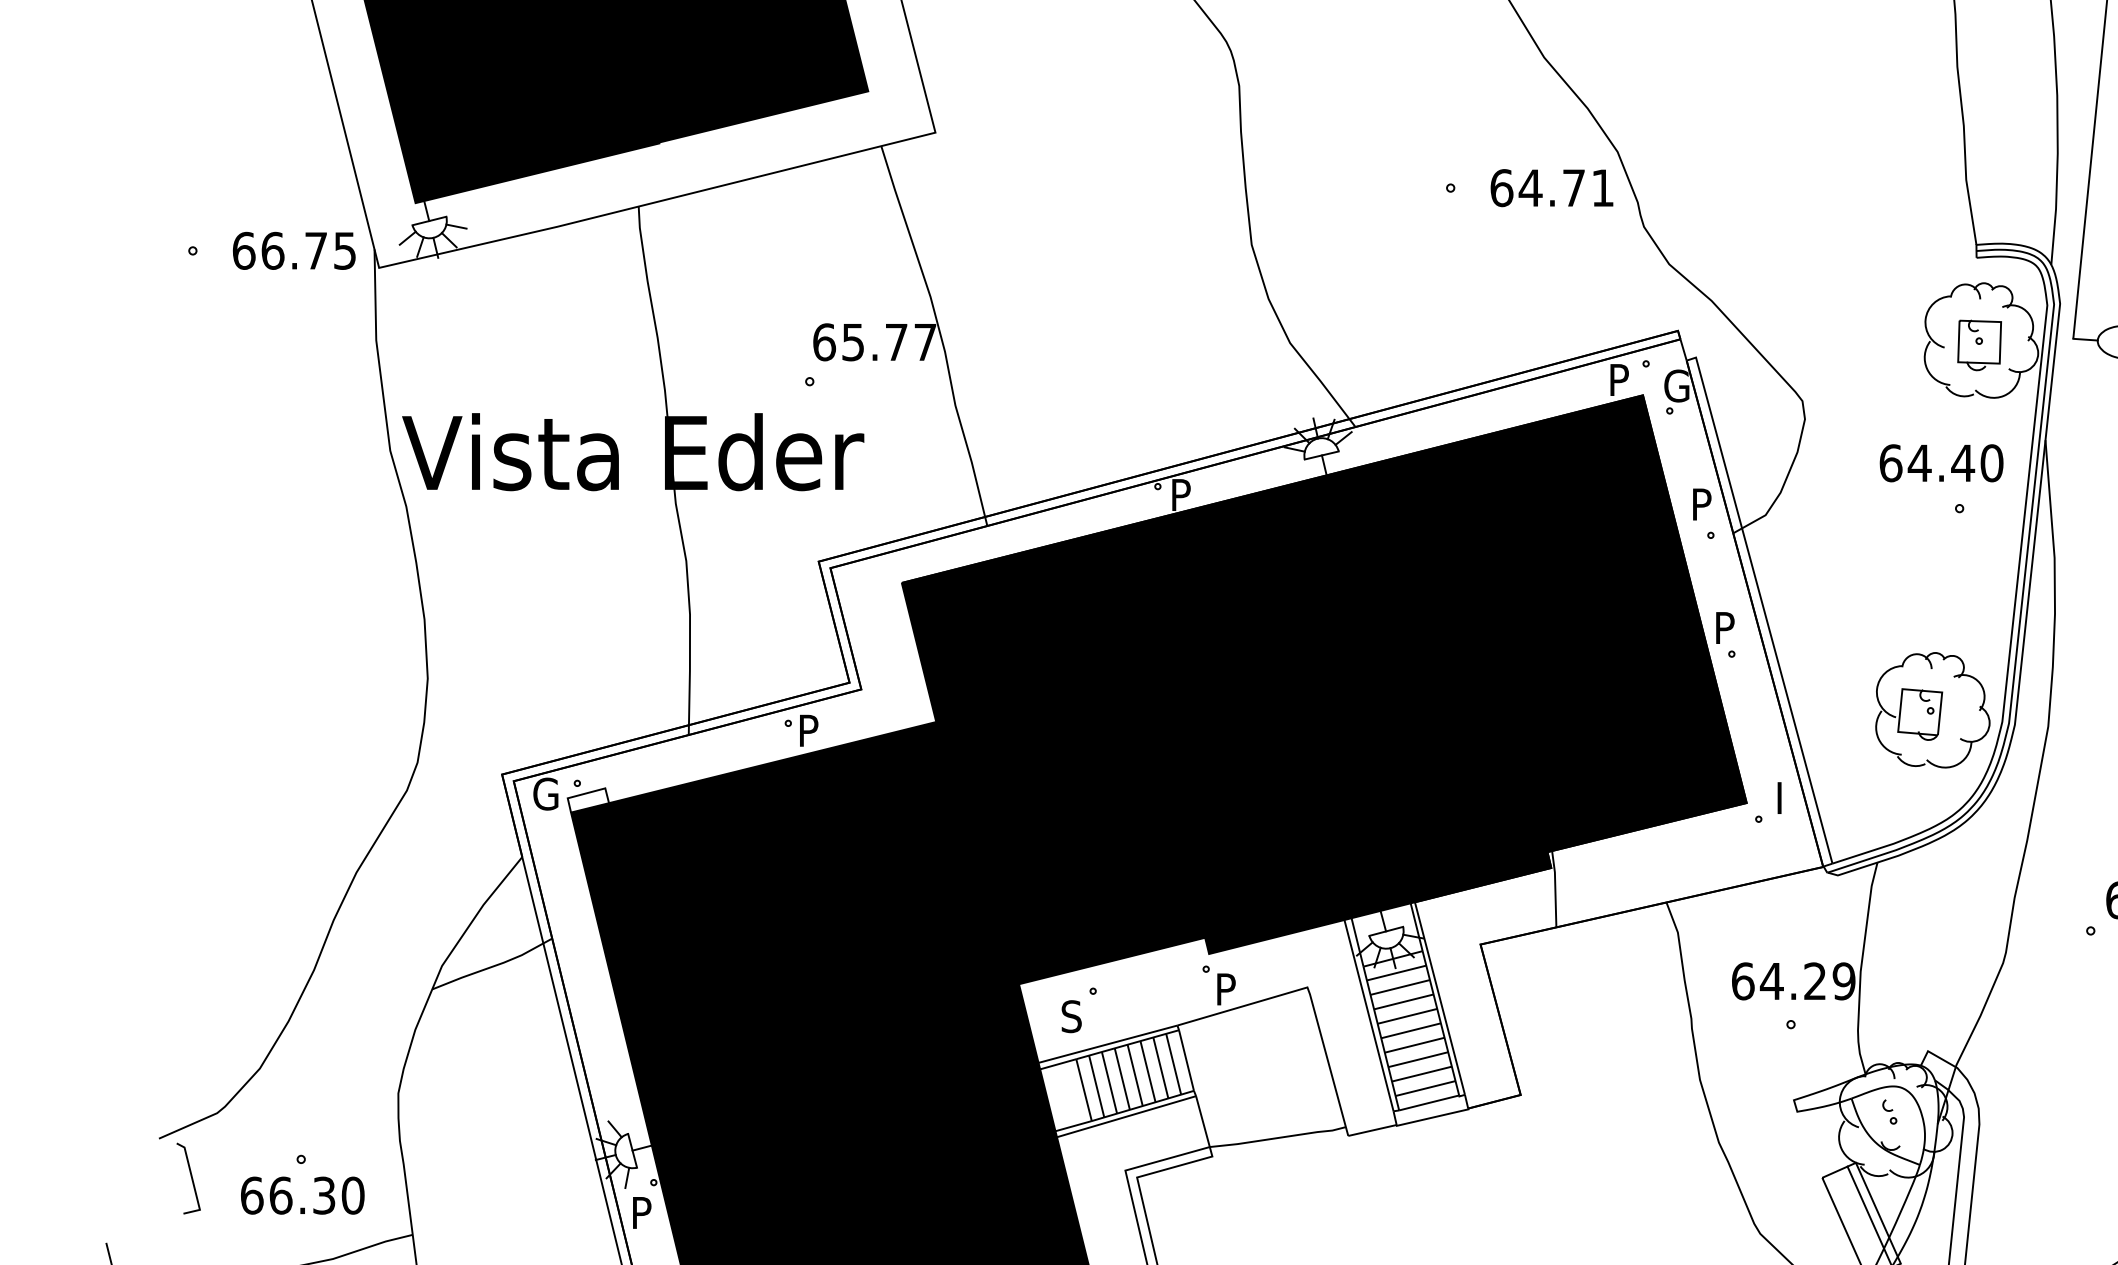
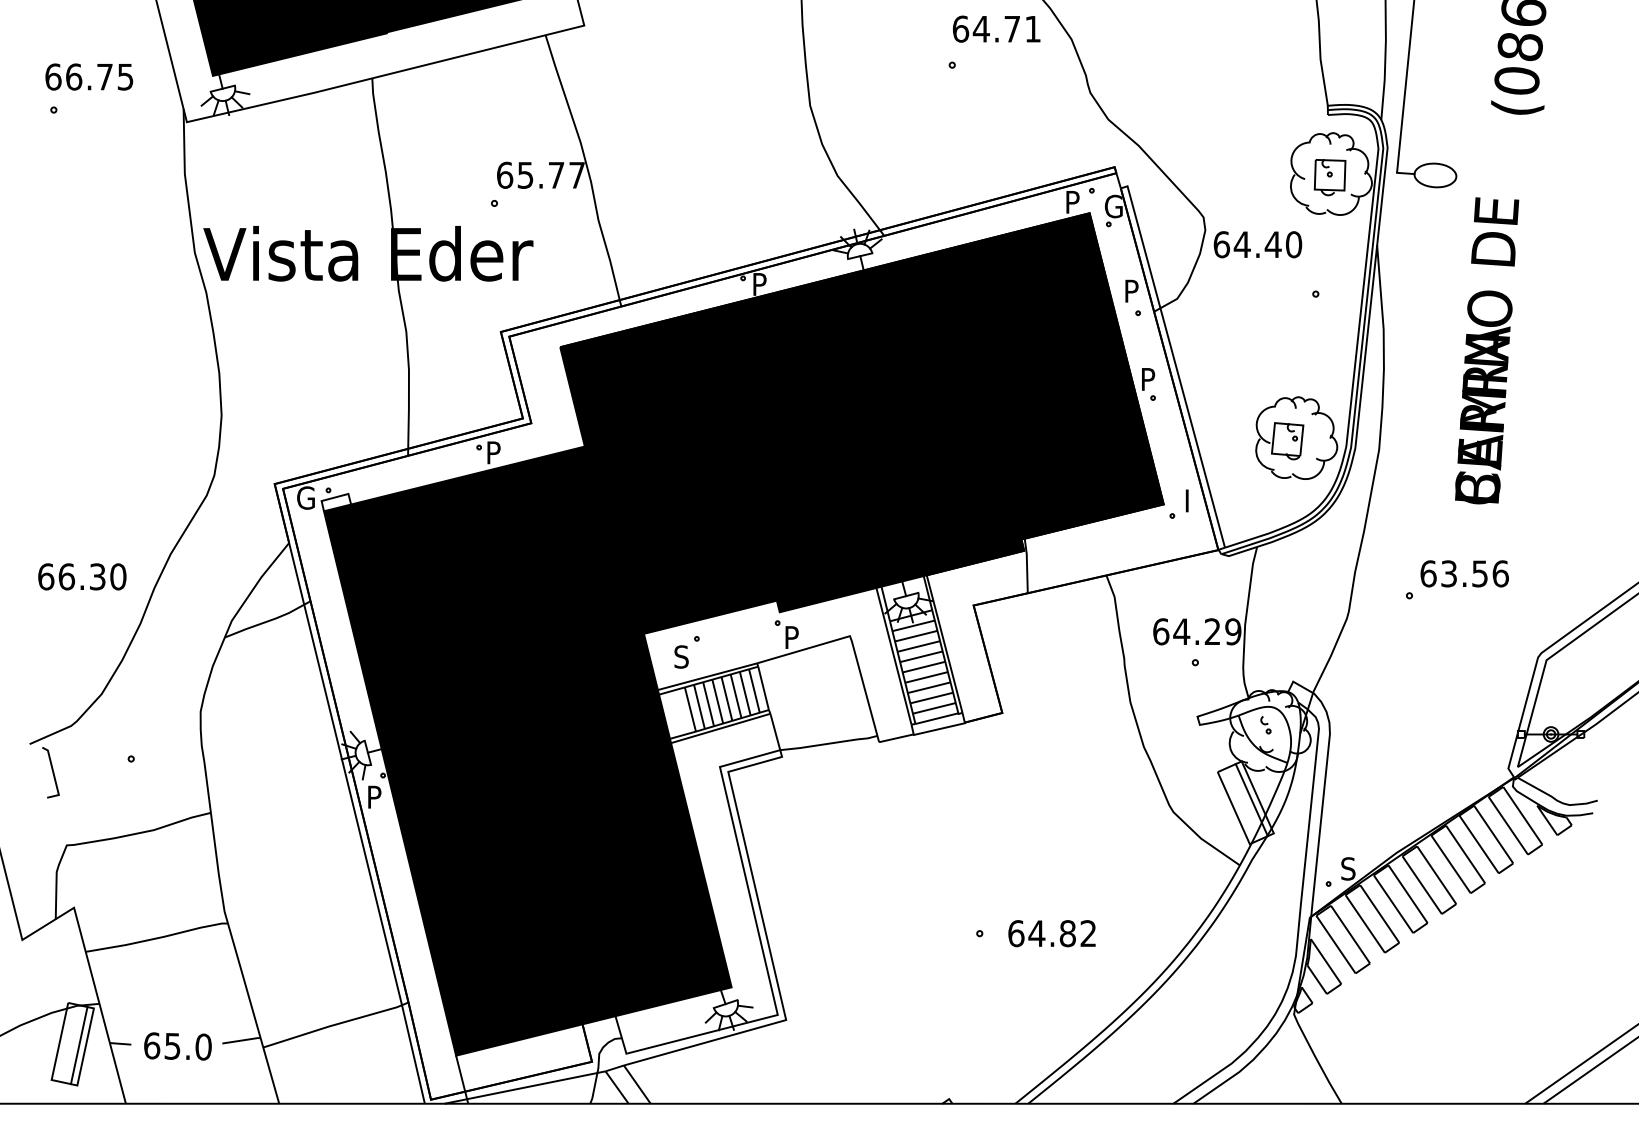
text: (1551, 187) -> (996, 28), moved
text: (294, 250) -> (89, 76), moved
text: (1940, 462) -> (1257, 244), moved
text: (302, 1195) -> (82, 576), moved

